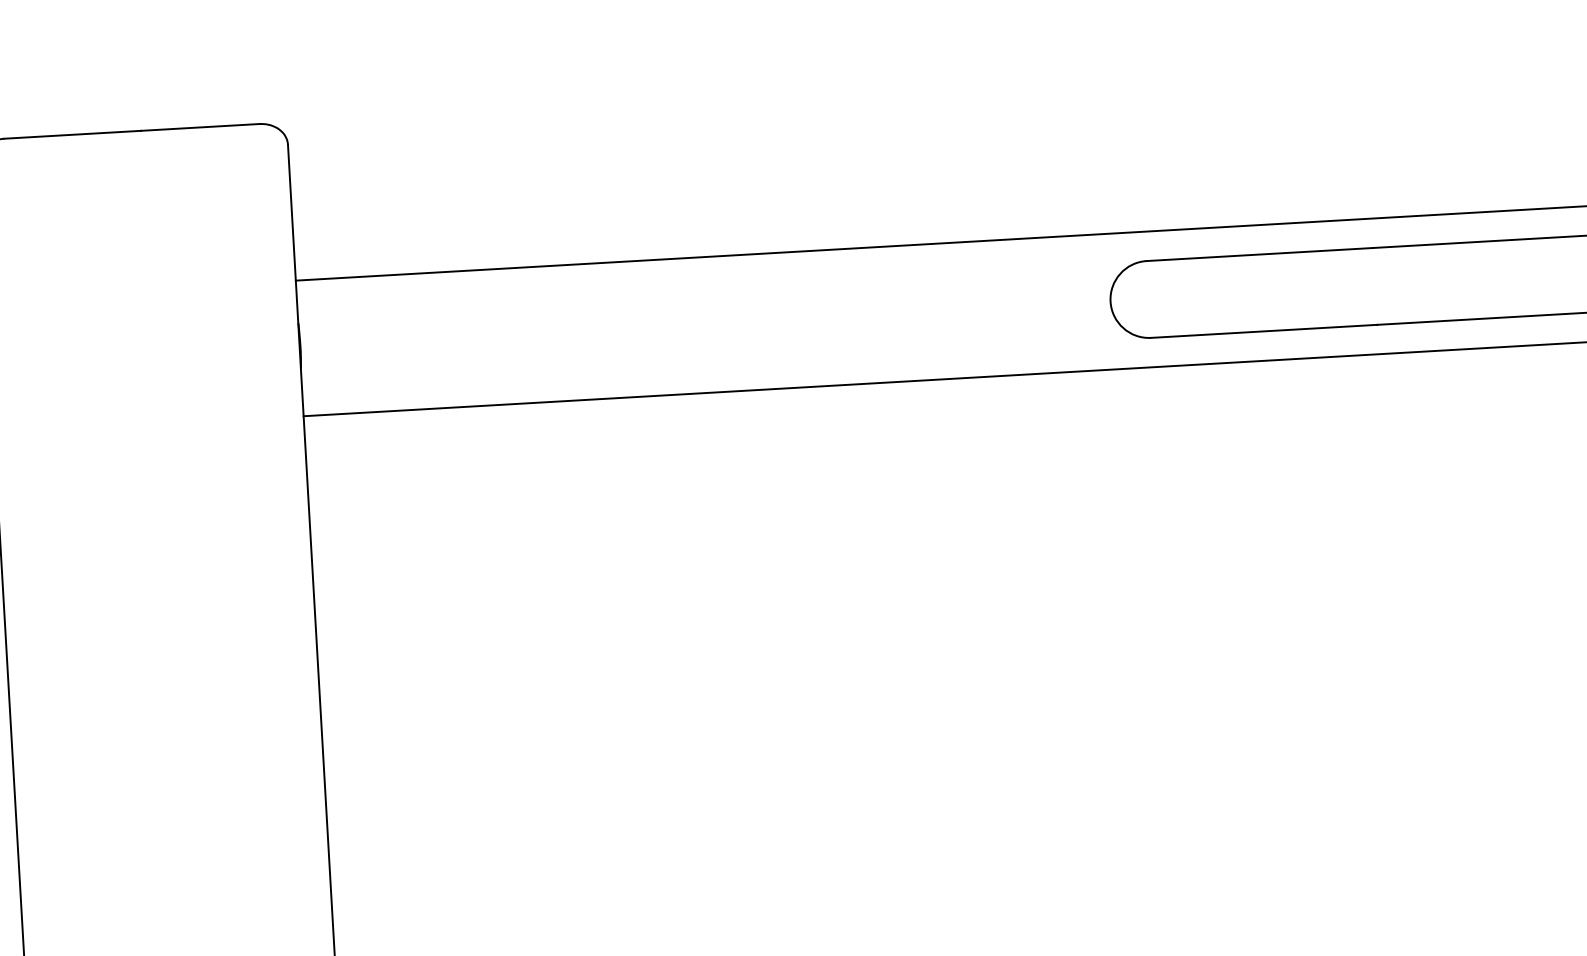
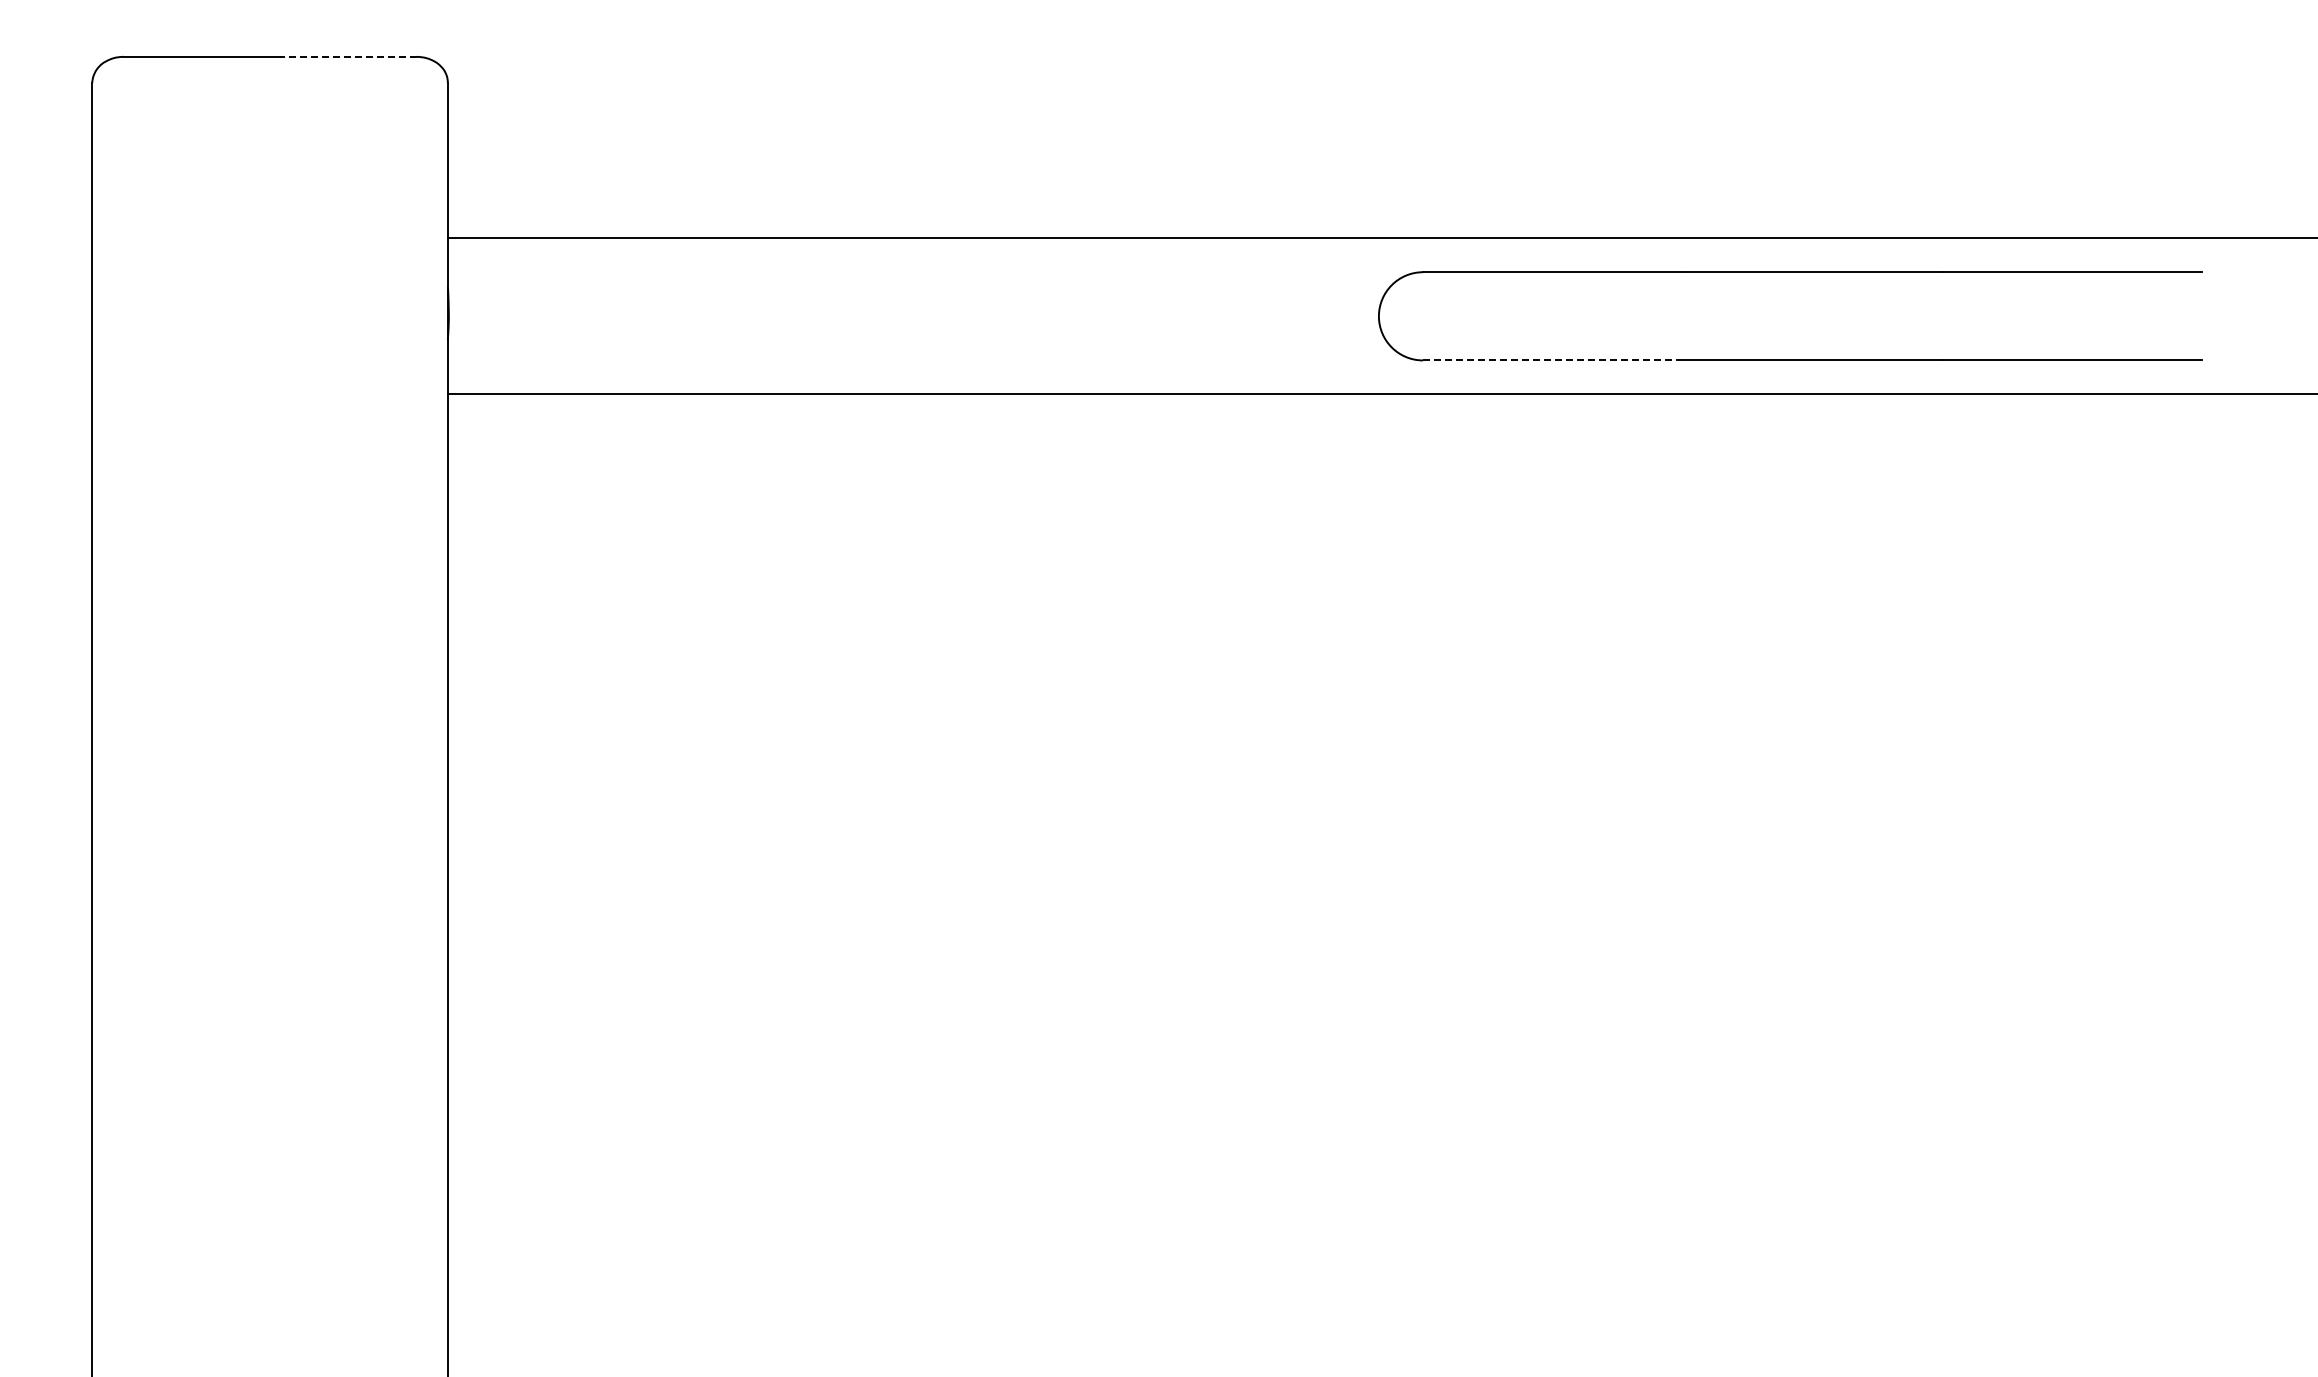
line: (200, 127) -> (348, 56), solid -> dashed
line: (1263, 331) -> (1552, 360), solid -> dashed

